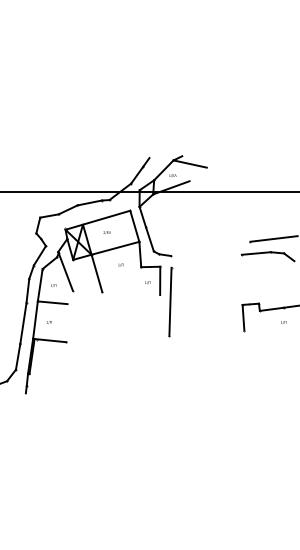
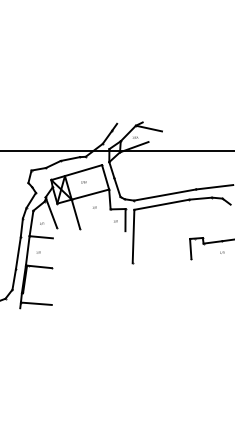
line: (211, 248) -> (165, 194), added
line: (206, 260) -> (161, 204), added
line: (45, 387) -> (35, 303), added

